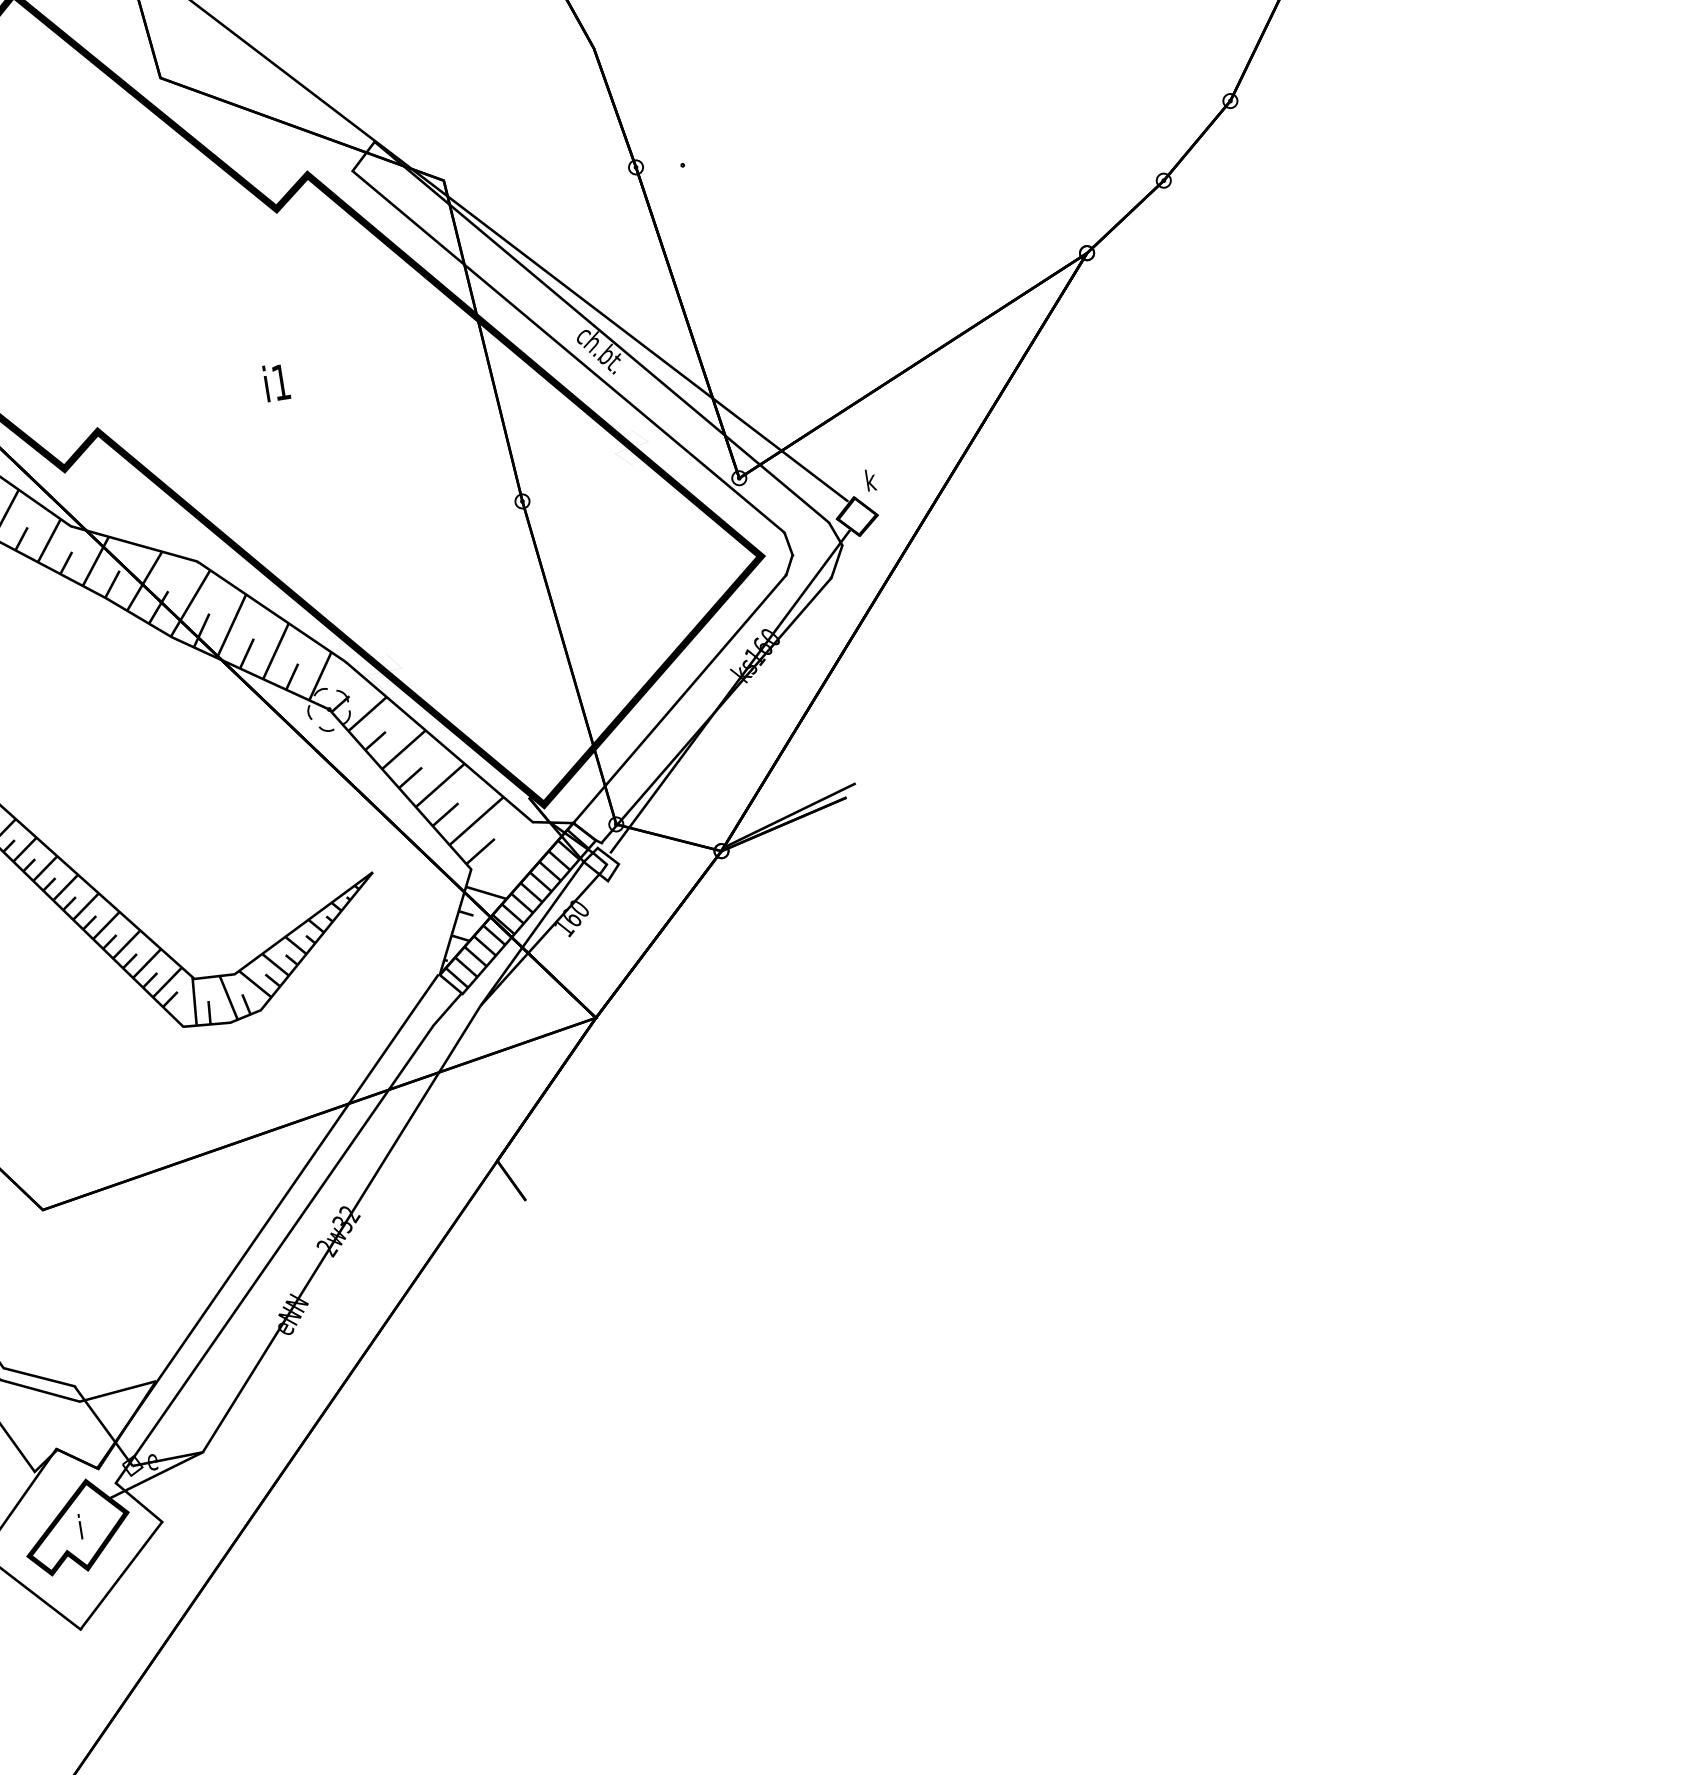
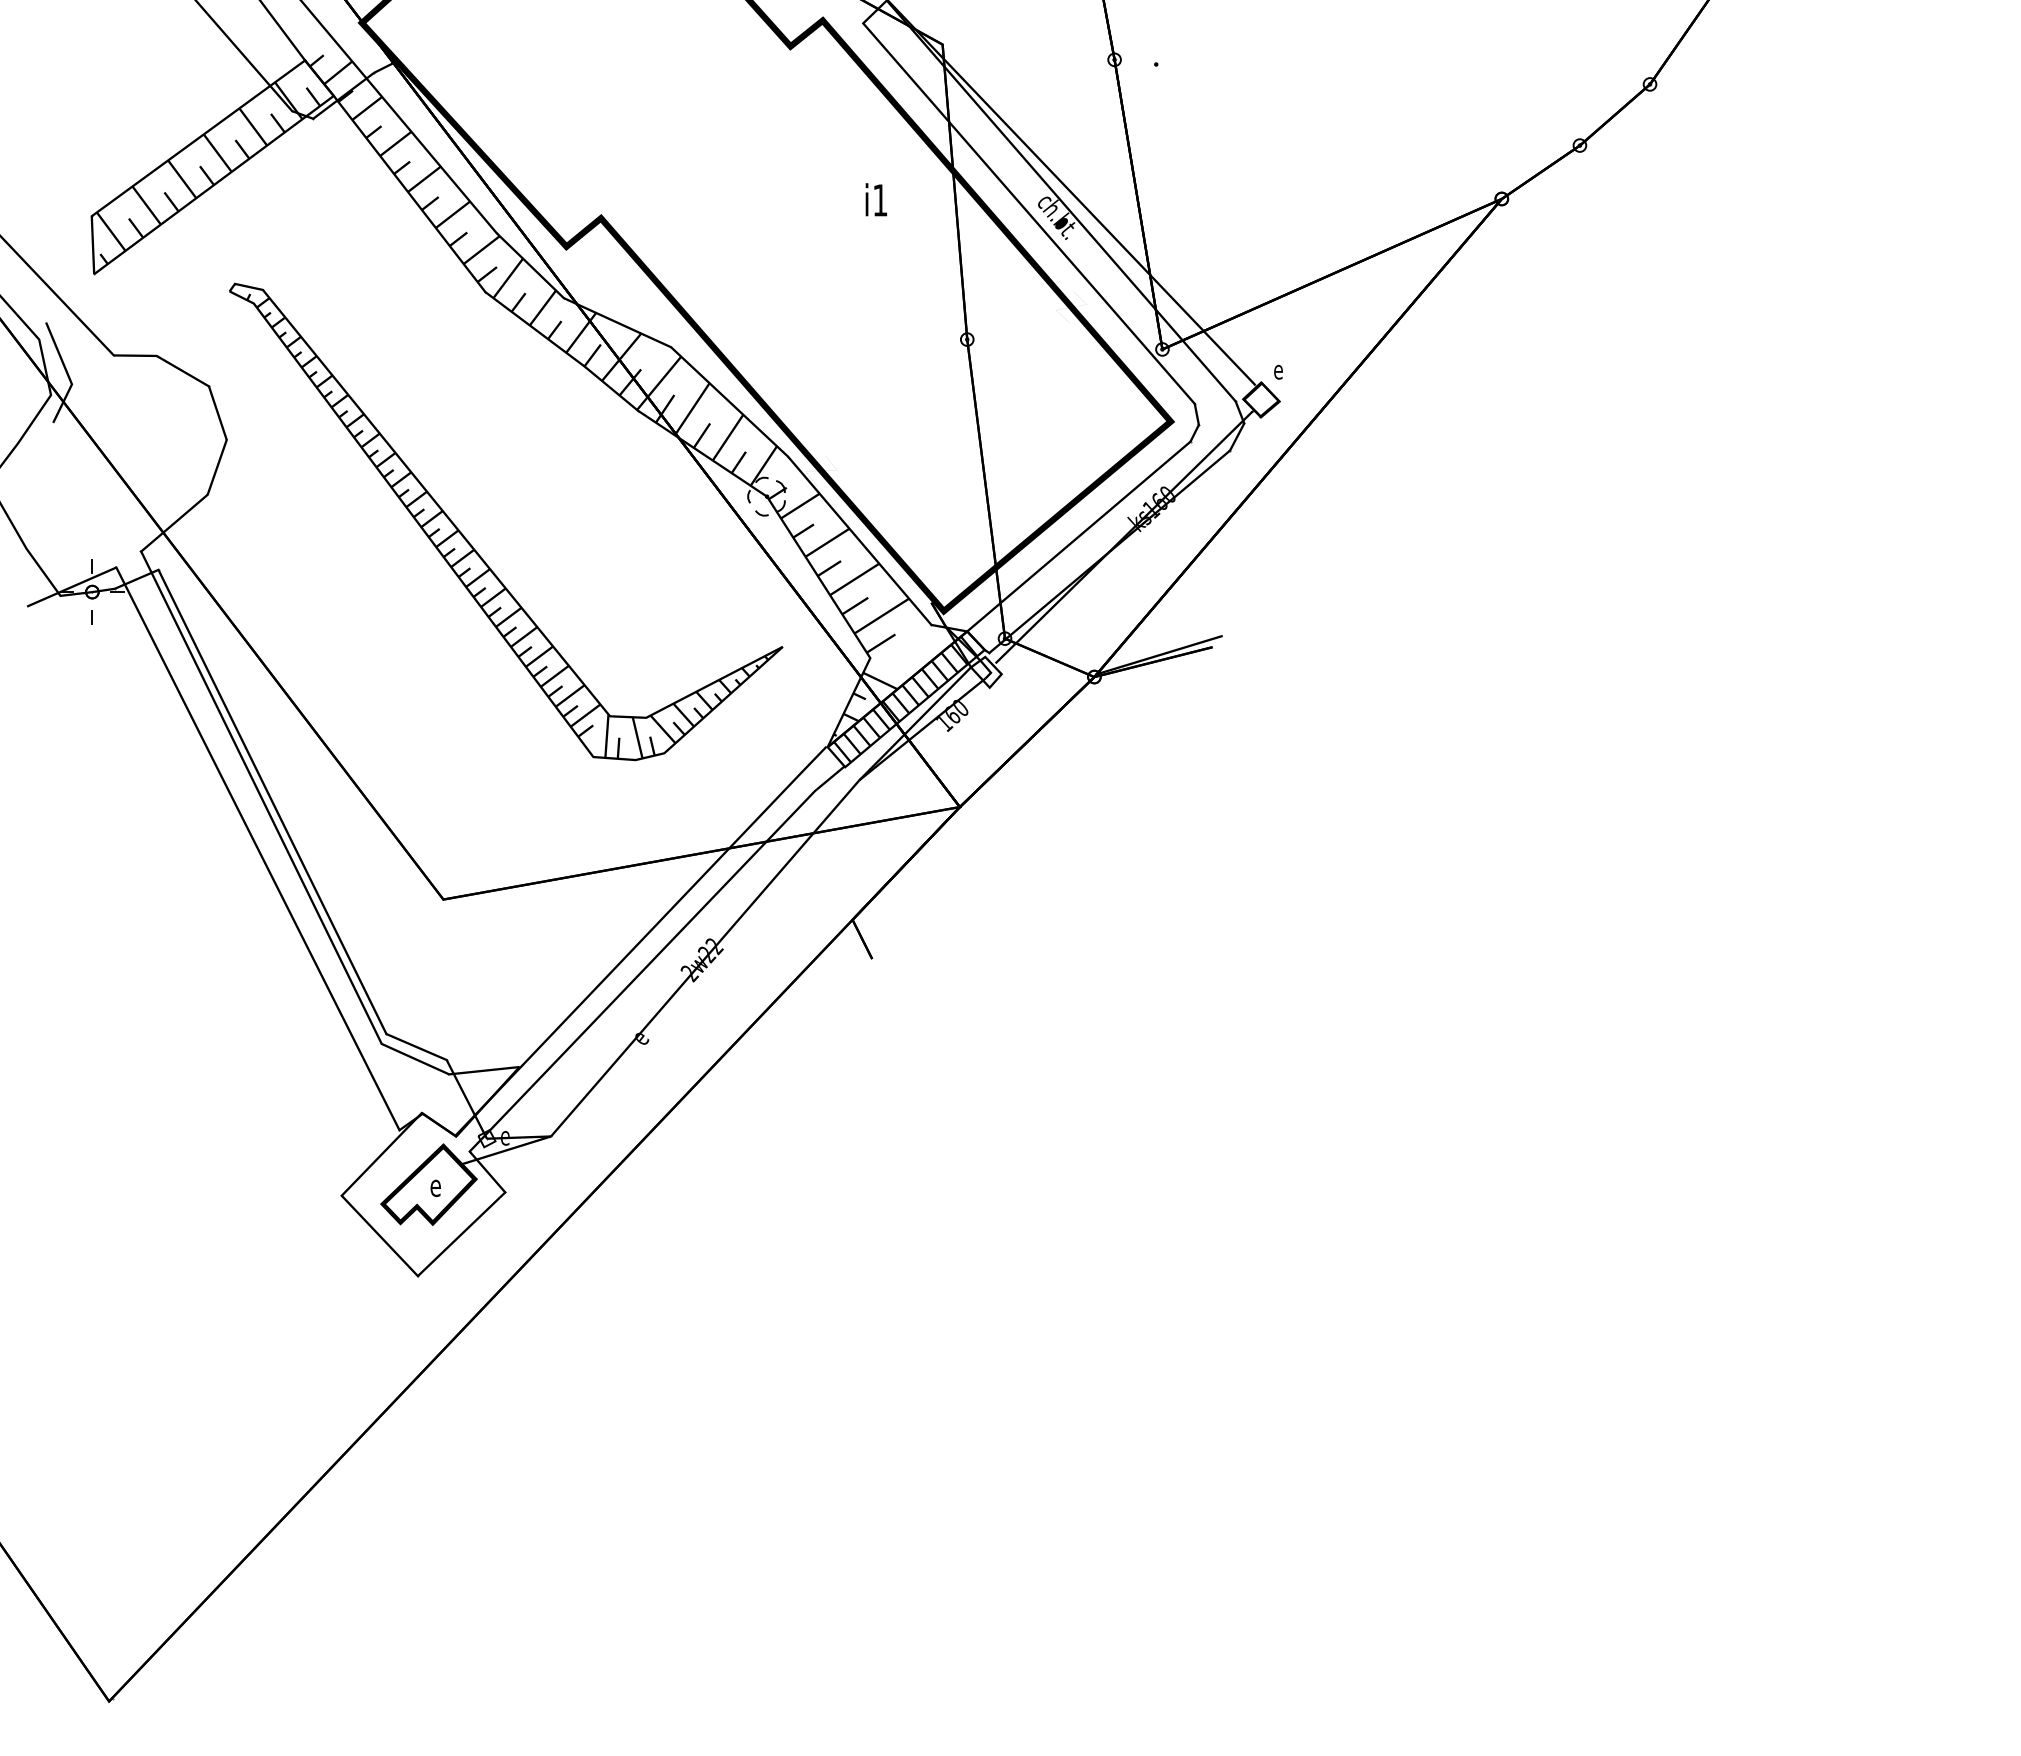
text: (275, 382) -> (875, 199), moved
text: (870, 480) -> (1278, 369), k -> e
text: (342, 1224) -> (706, 954), 2w32 -> 2w22
text: (293, 1309) -> (651, 1022), eNN -> e
text: (84, 1526) -> (435, 1185), i -> e

